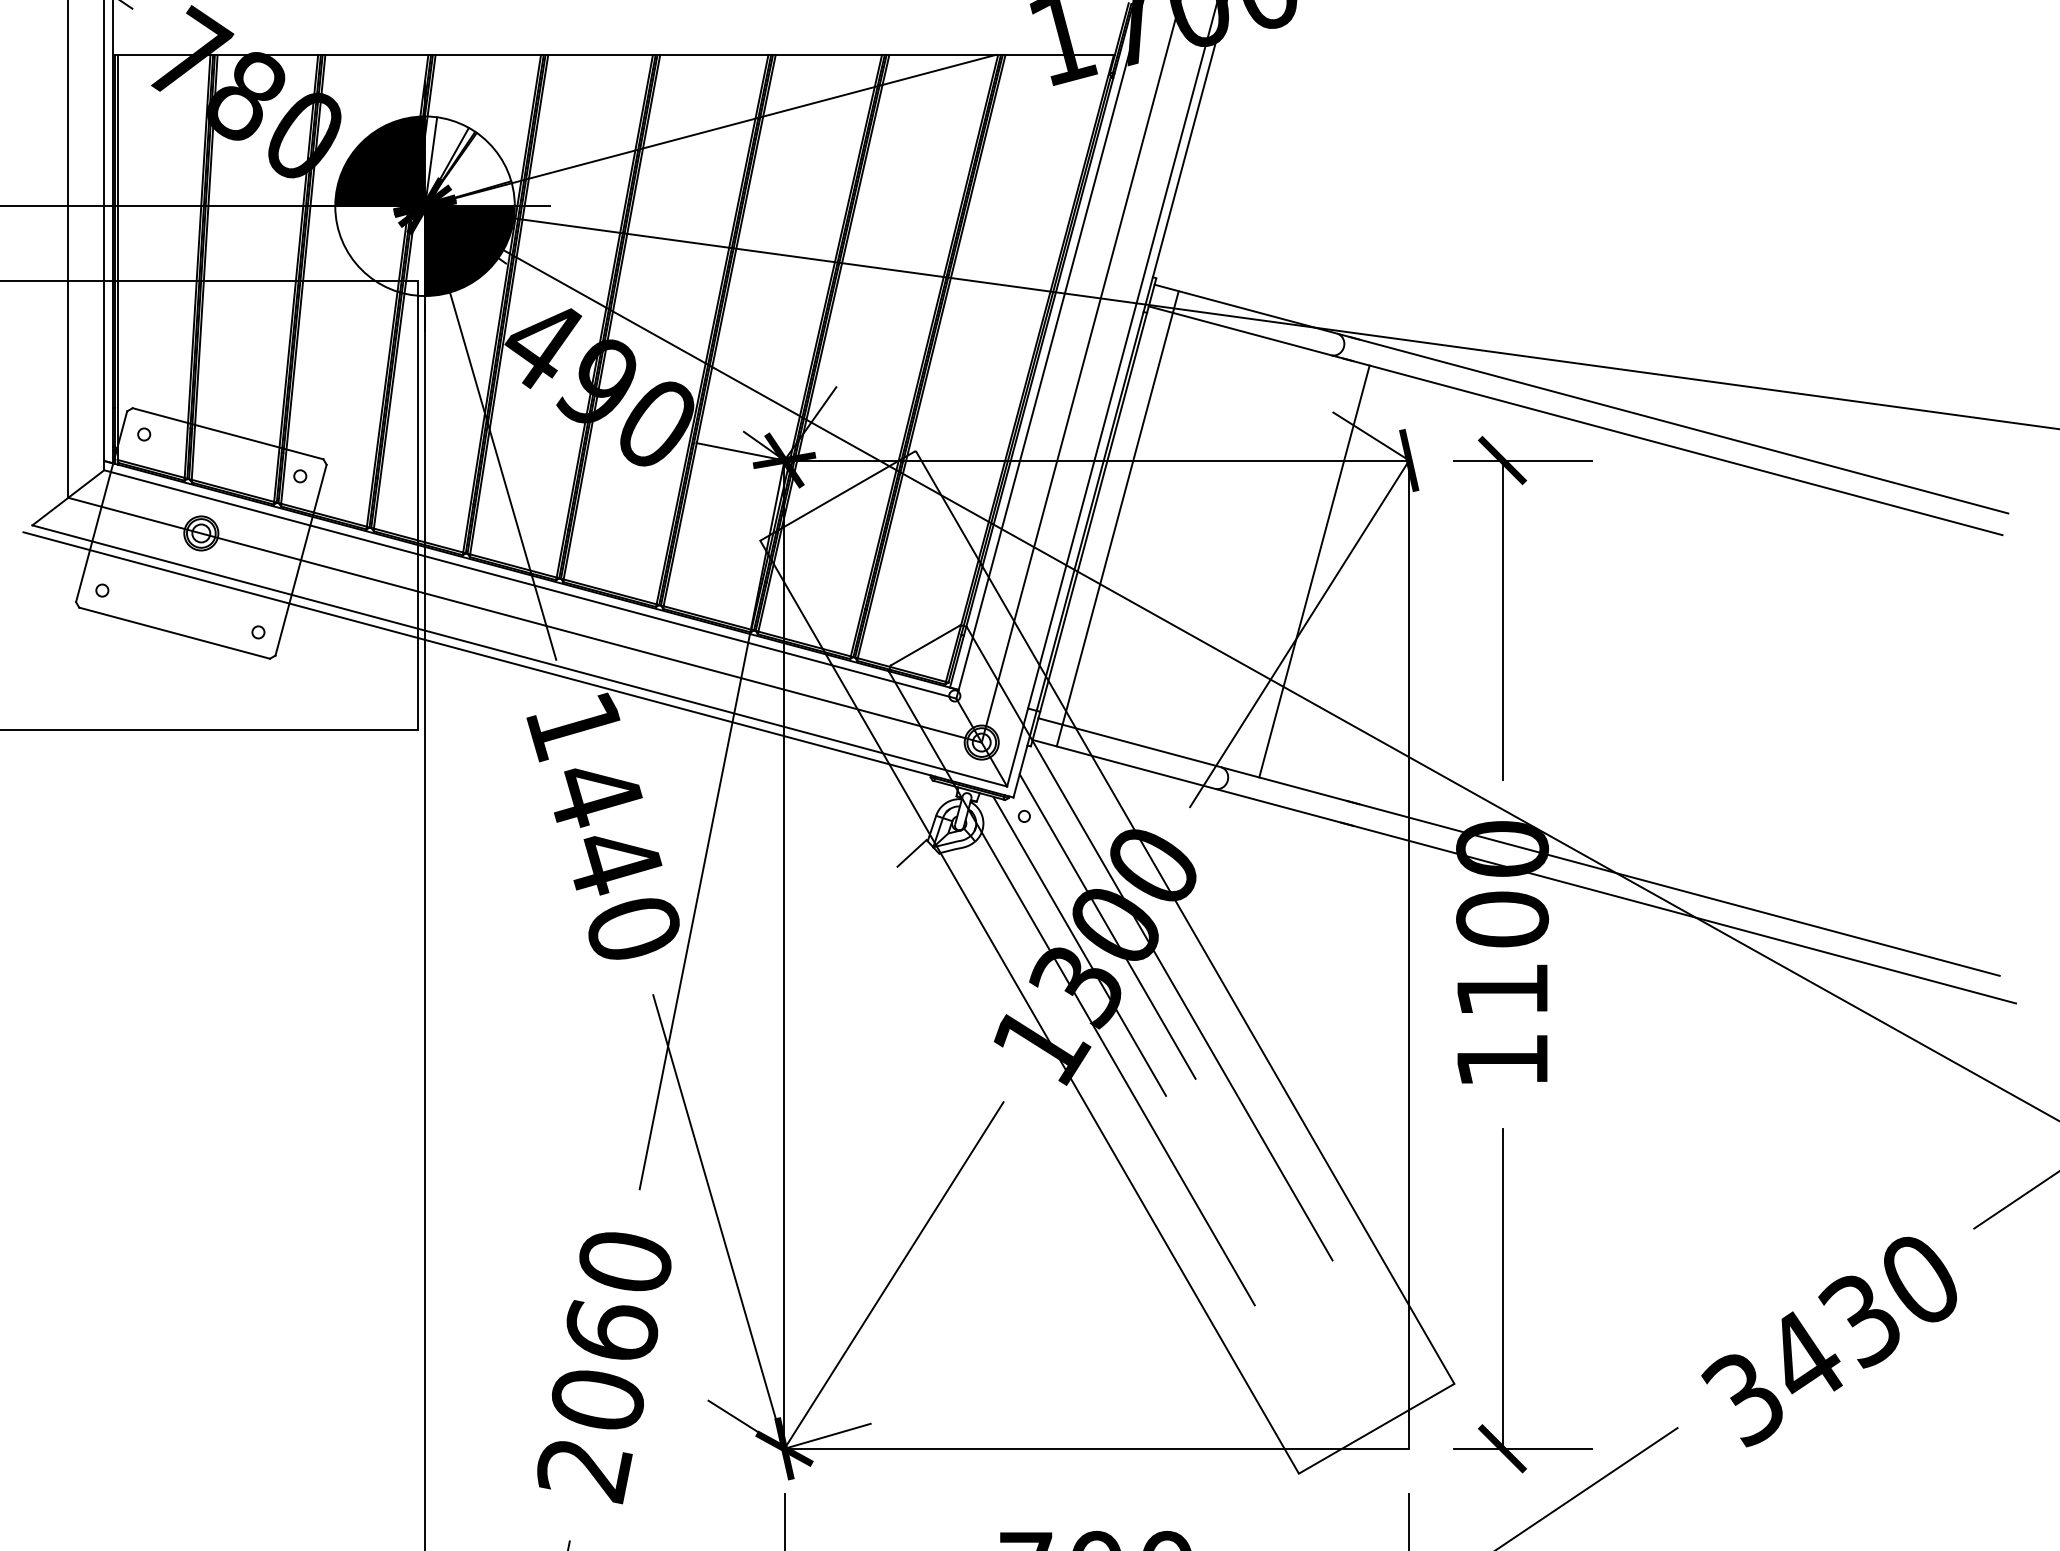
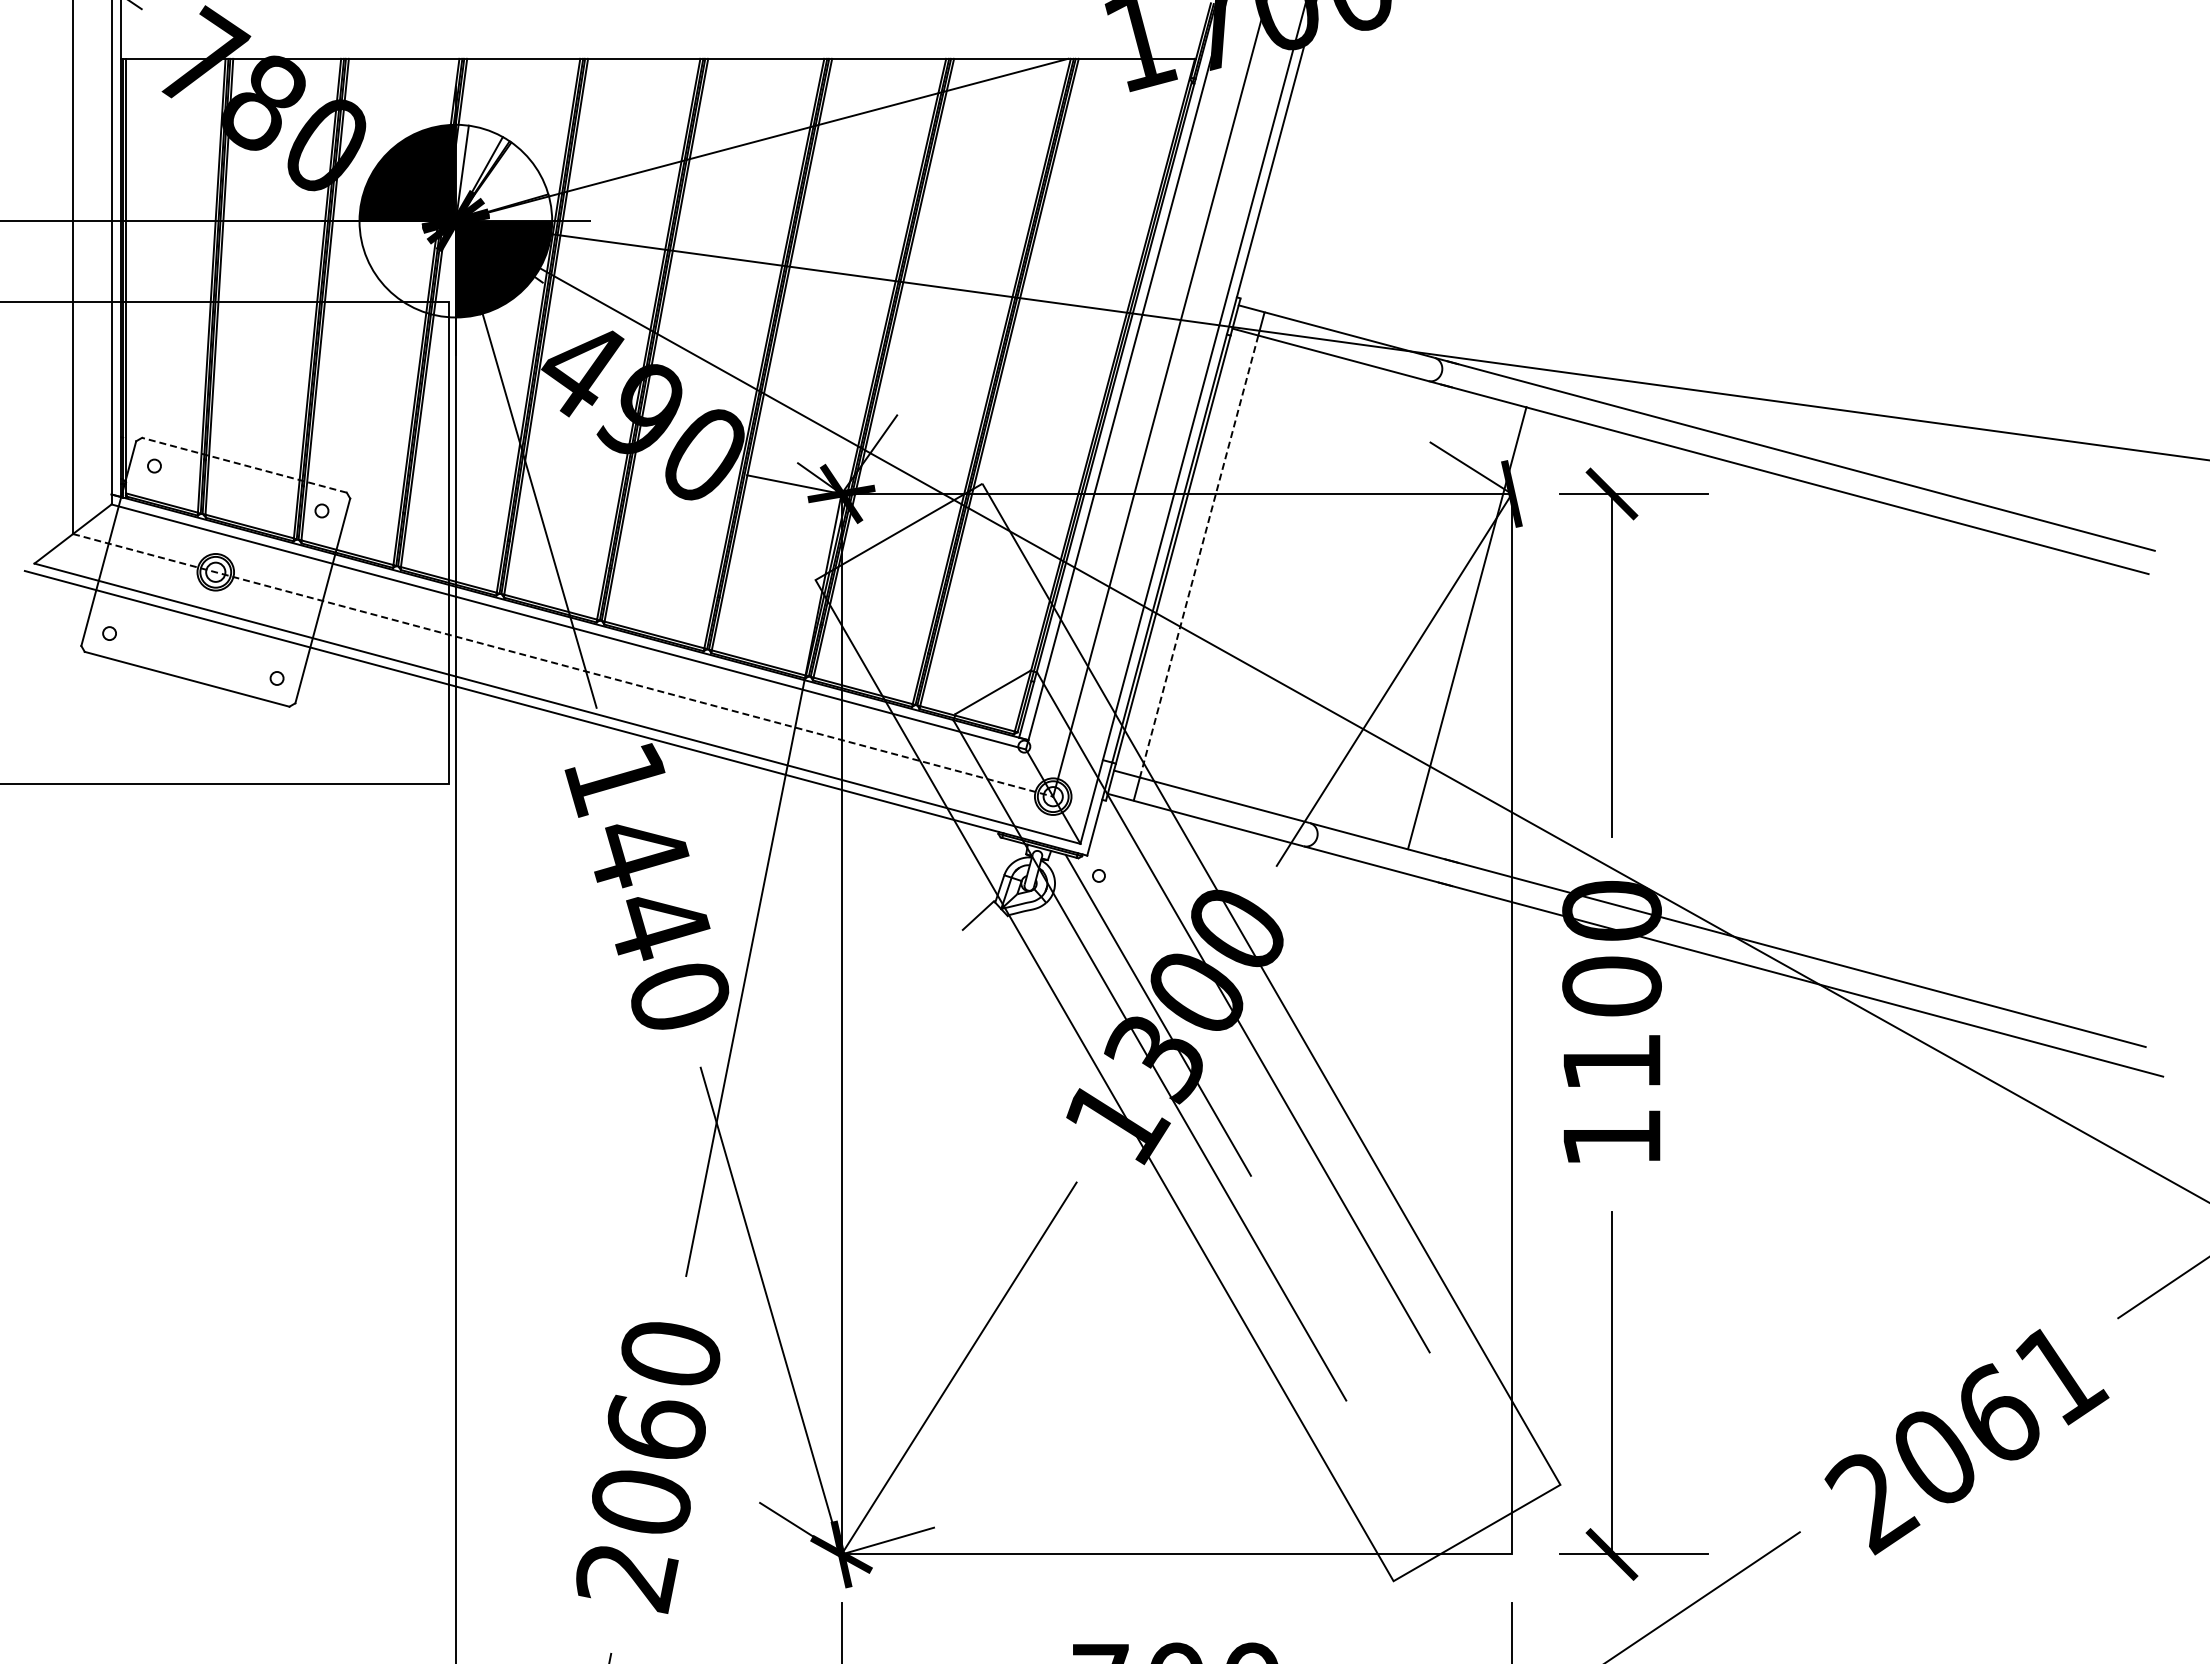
line: (228, 433) -> (244, 465), solid -> dashed
line: (1118, 518) -> (1199, 556), solid -> dashed
line: (1314, 571) -> (1467, 628), moved
line: (525, 620) -> (563, 665), solid -> dashed
line: (1106, 926) -> (1187, 993), removed
text: (1832, 1343) -> (1966, 1441), 3430 -> 2061

